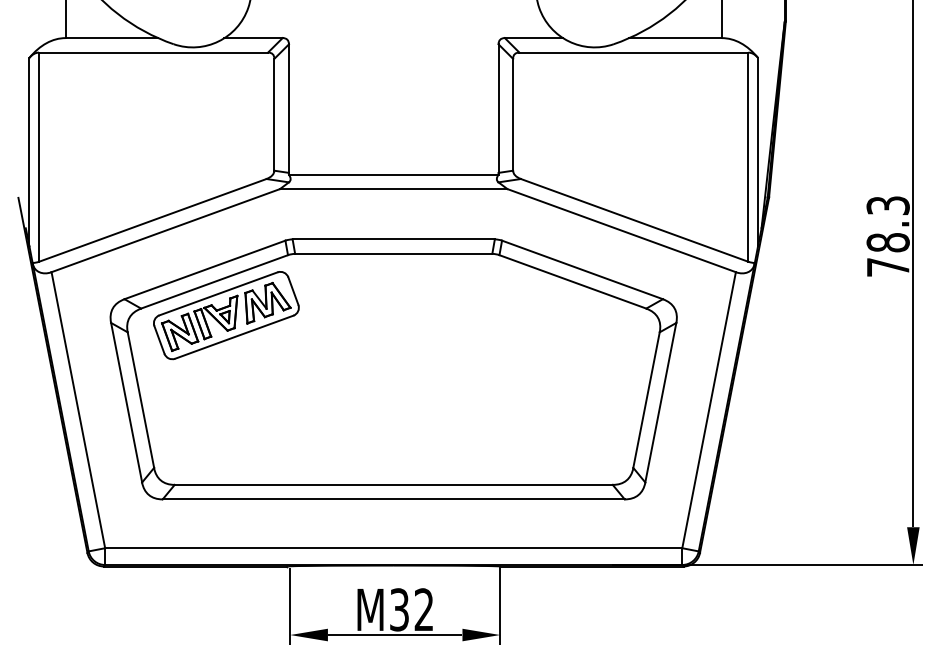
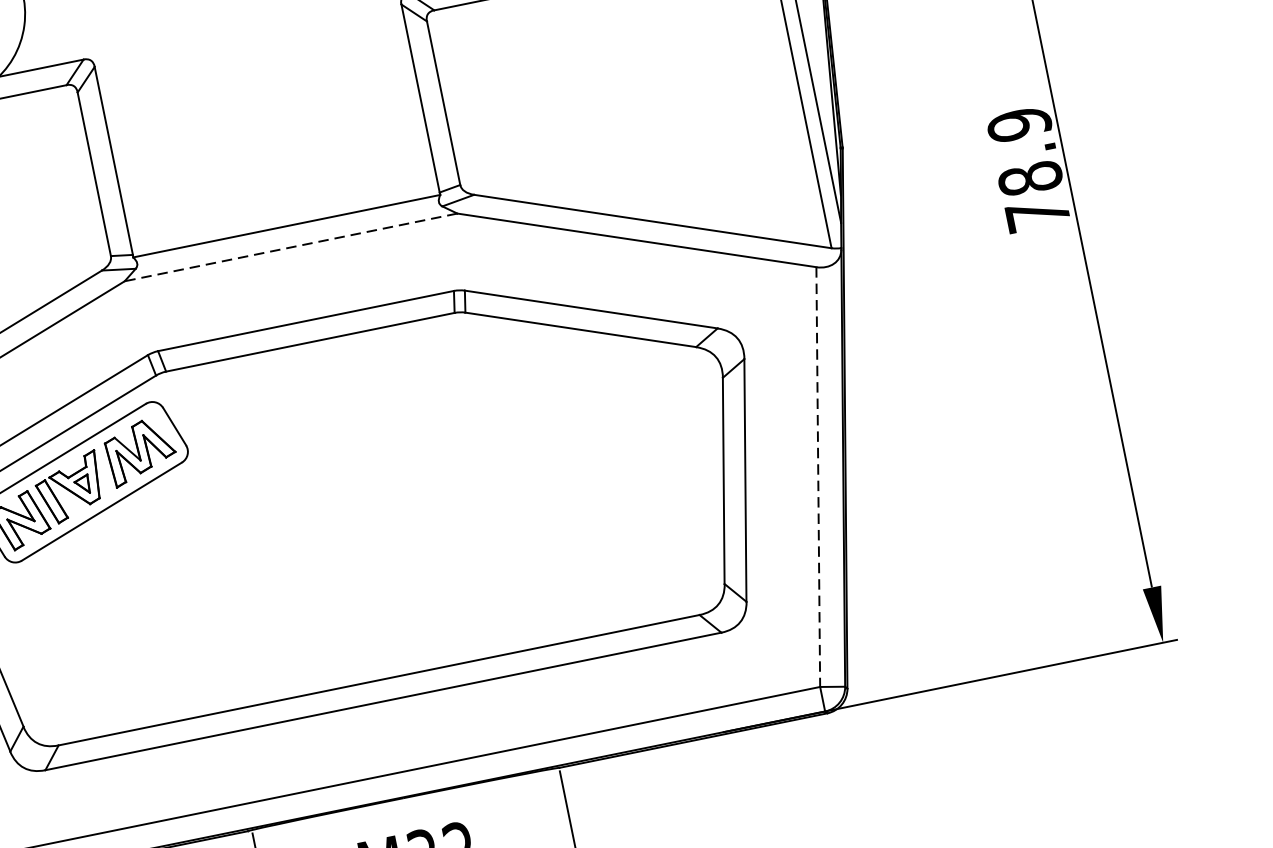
line: (393, 189) -> (290, 248), solid -> dashed
text: (887, 205) -> (1018, 124), 78.3 -> 78.9
line: (709, 410) -> (818, 477), solid -> dashed

